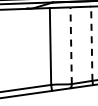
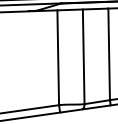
line: (91, 43) -> (108, 54), dashed -> solid
line: (71, 45) -> (84, 56), dashed -> solid

